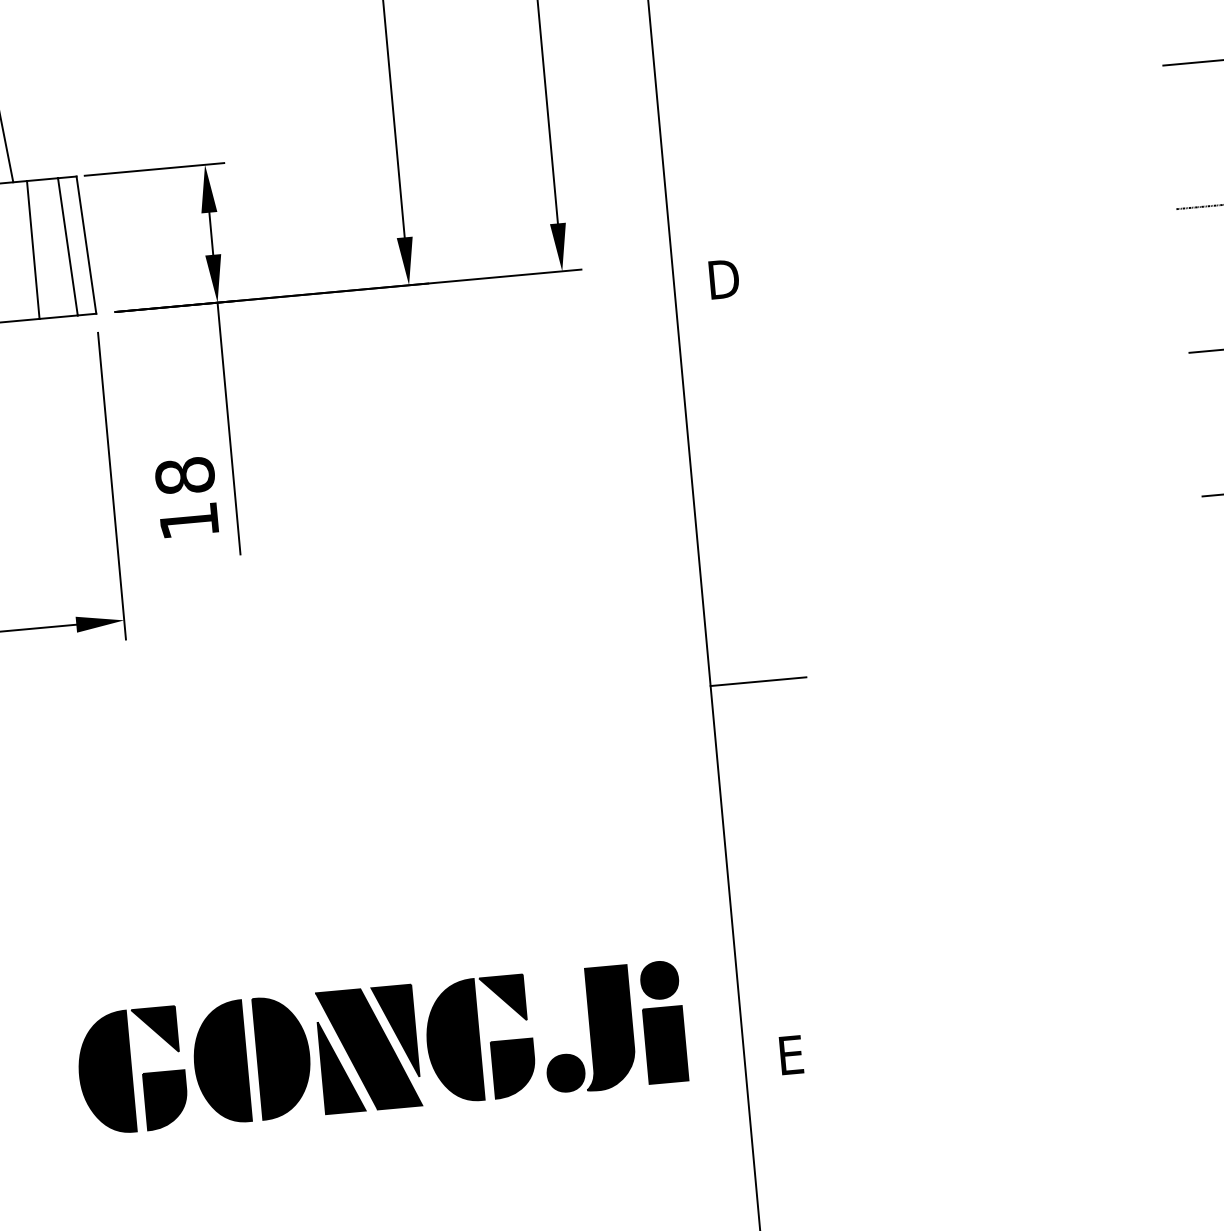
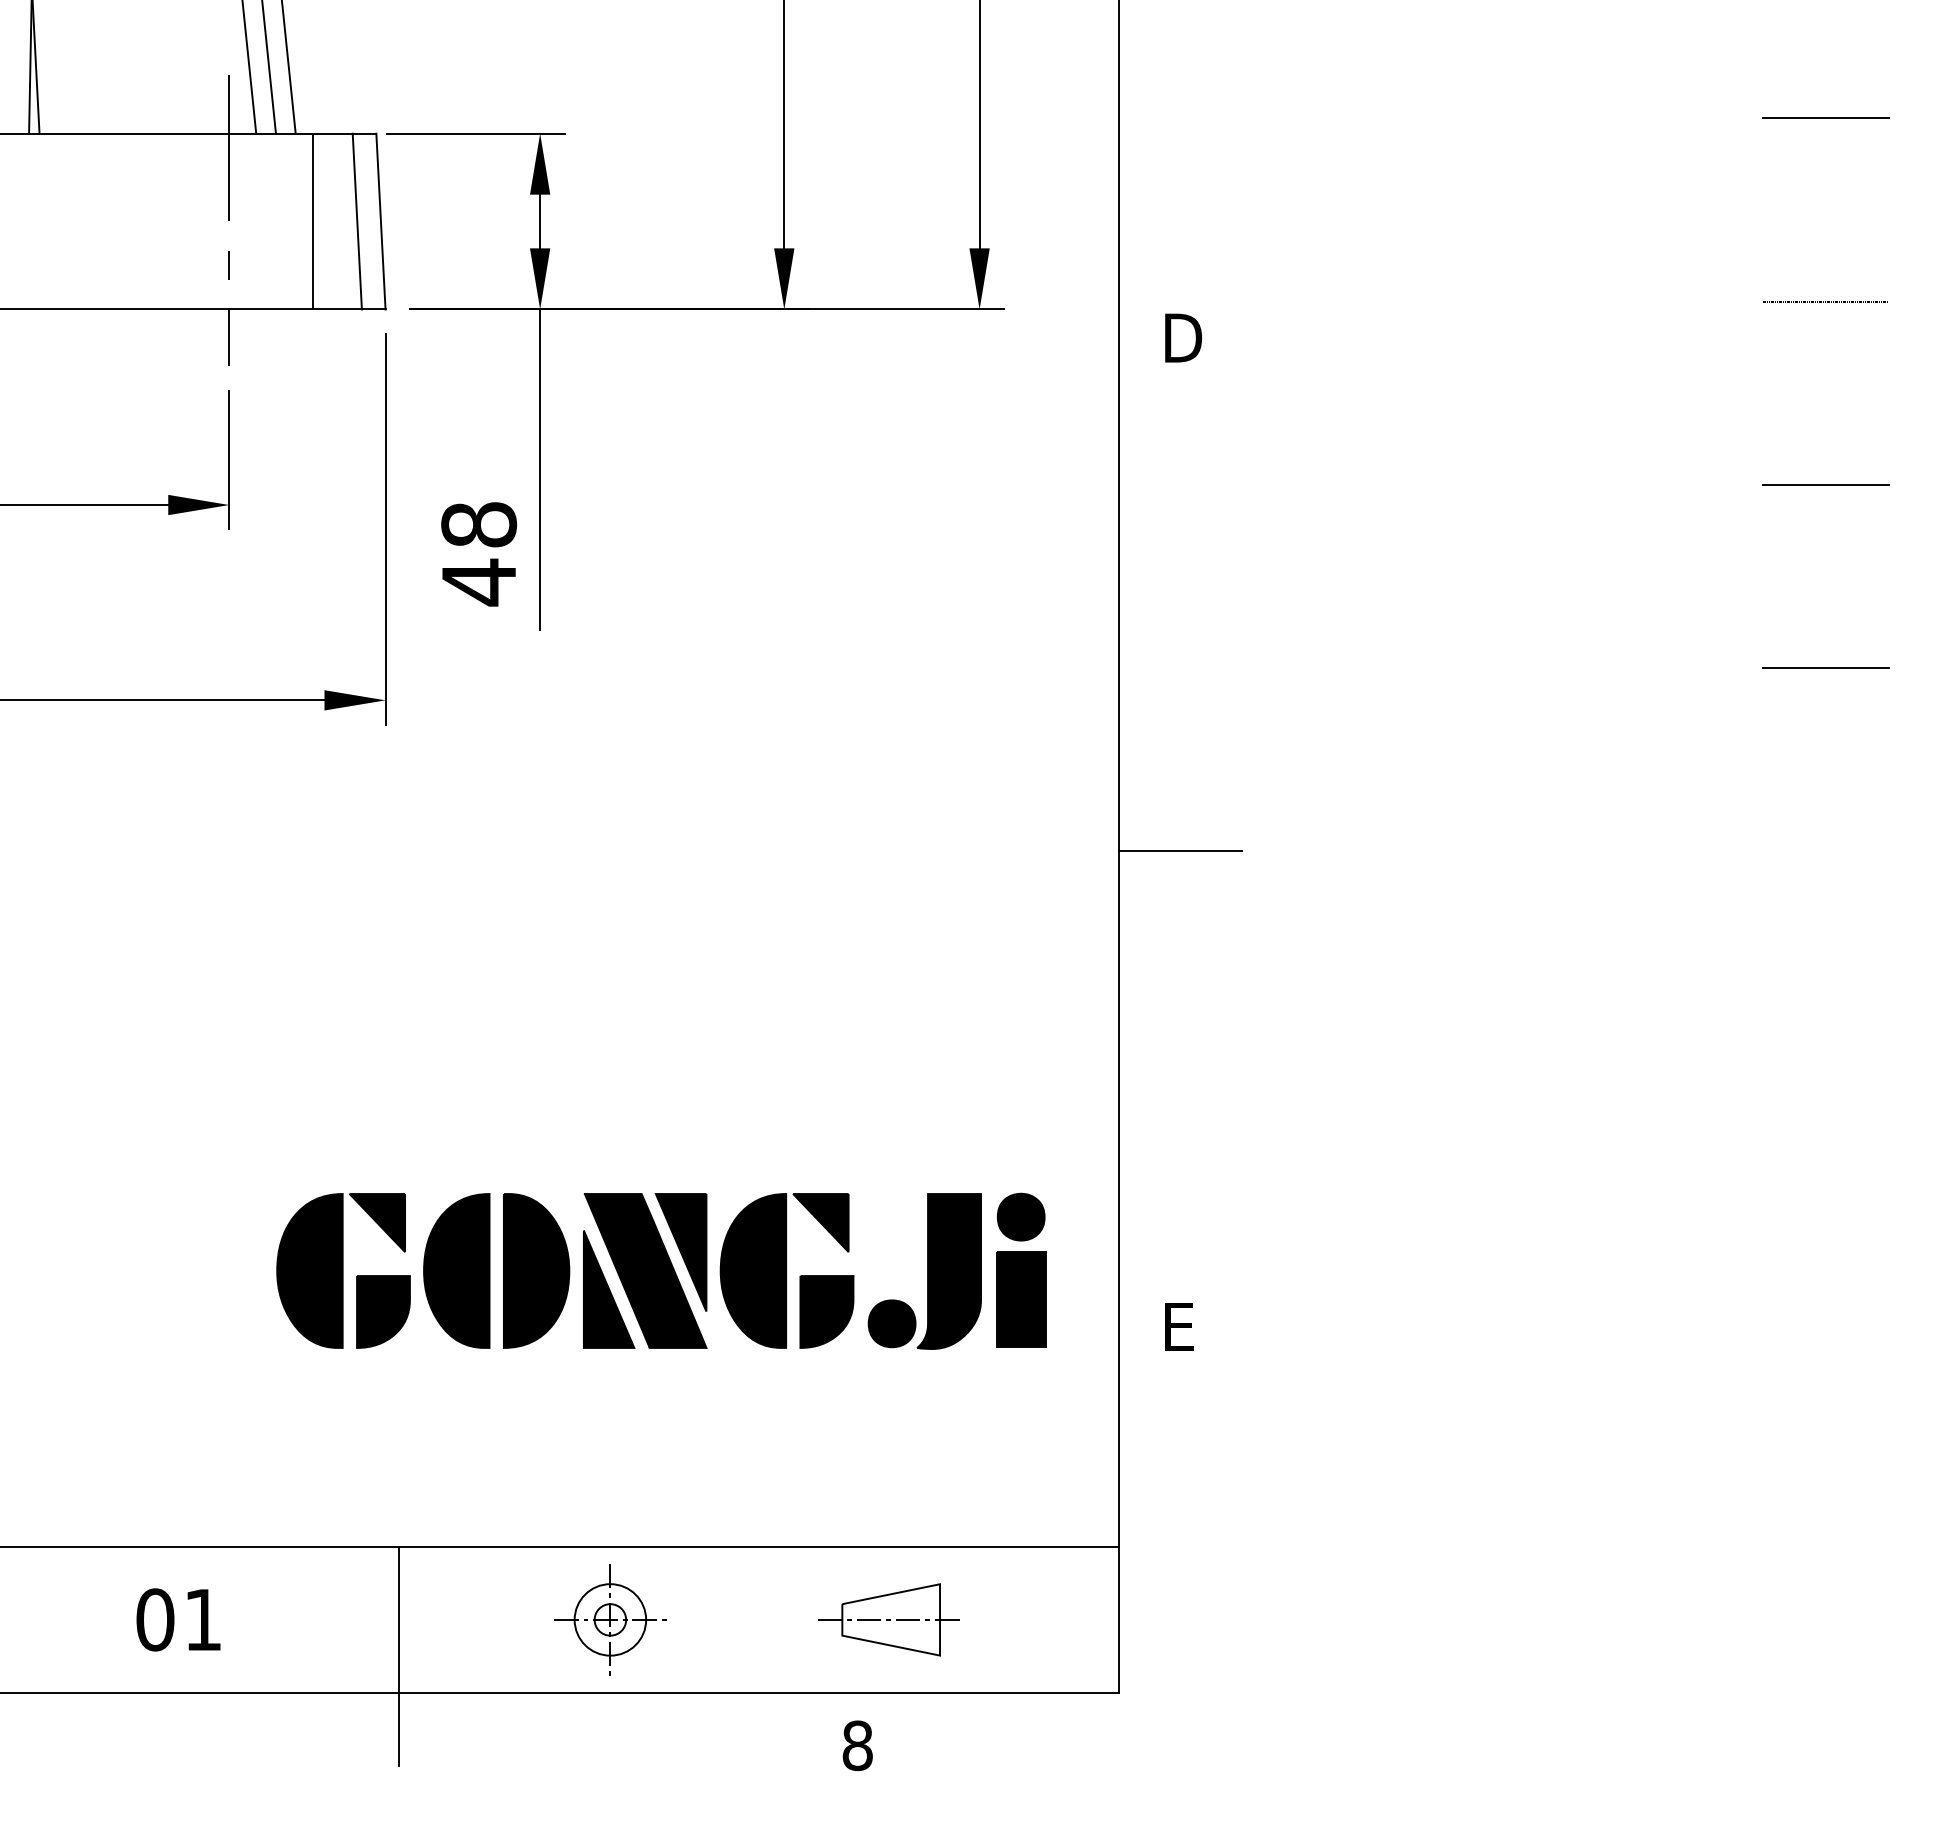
text: (188, 521) -> (478, 582), 18 -> 48

